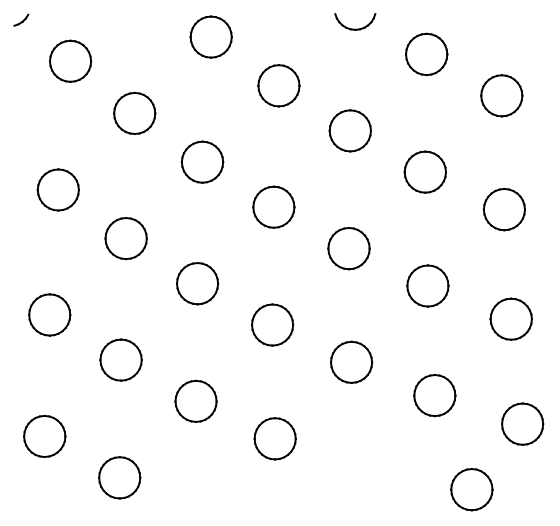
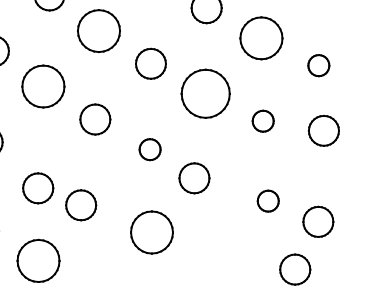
part: (202, 161) -> (98, 30), size x1.4
part: (424, 171) -> (260, 37), size x1.4
part: (503, 209) -> (318, 65), size x0.7
part: (125, 238) -> (42, 86), size x1.4
part: (348, 248) -> (205, 93), size x1.6
part: (427, 285) -> (262, 120), size x0.7
part: (510, 318) -> (323, 130), moved
part: (272, 324) -> (149, 149), size x0.7
part: (120, 359) -> (37, 187), moved
part: (351, 361) -> (194, 177), moved
part: (434, 395) -> (268, 201), size x0.7
part: (195, 400) -> (80, 204), moved
part: (522, 423) -> (318, 221), moved
part: (274, 438) -> (151, 232), size x1.4
part: (119, 477) -> (38, 260), size x1.4

